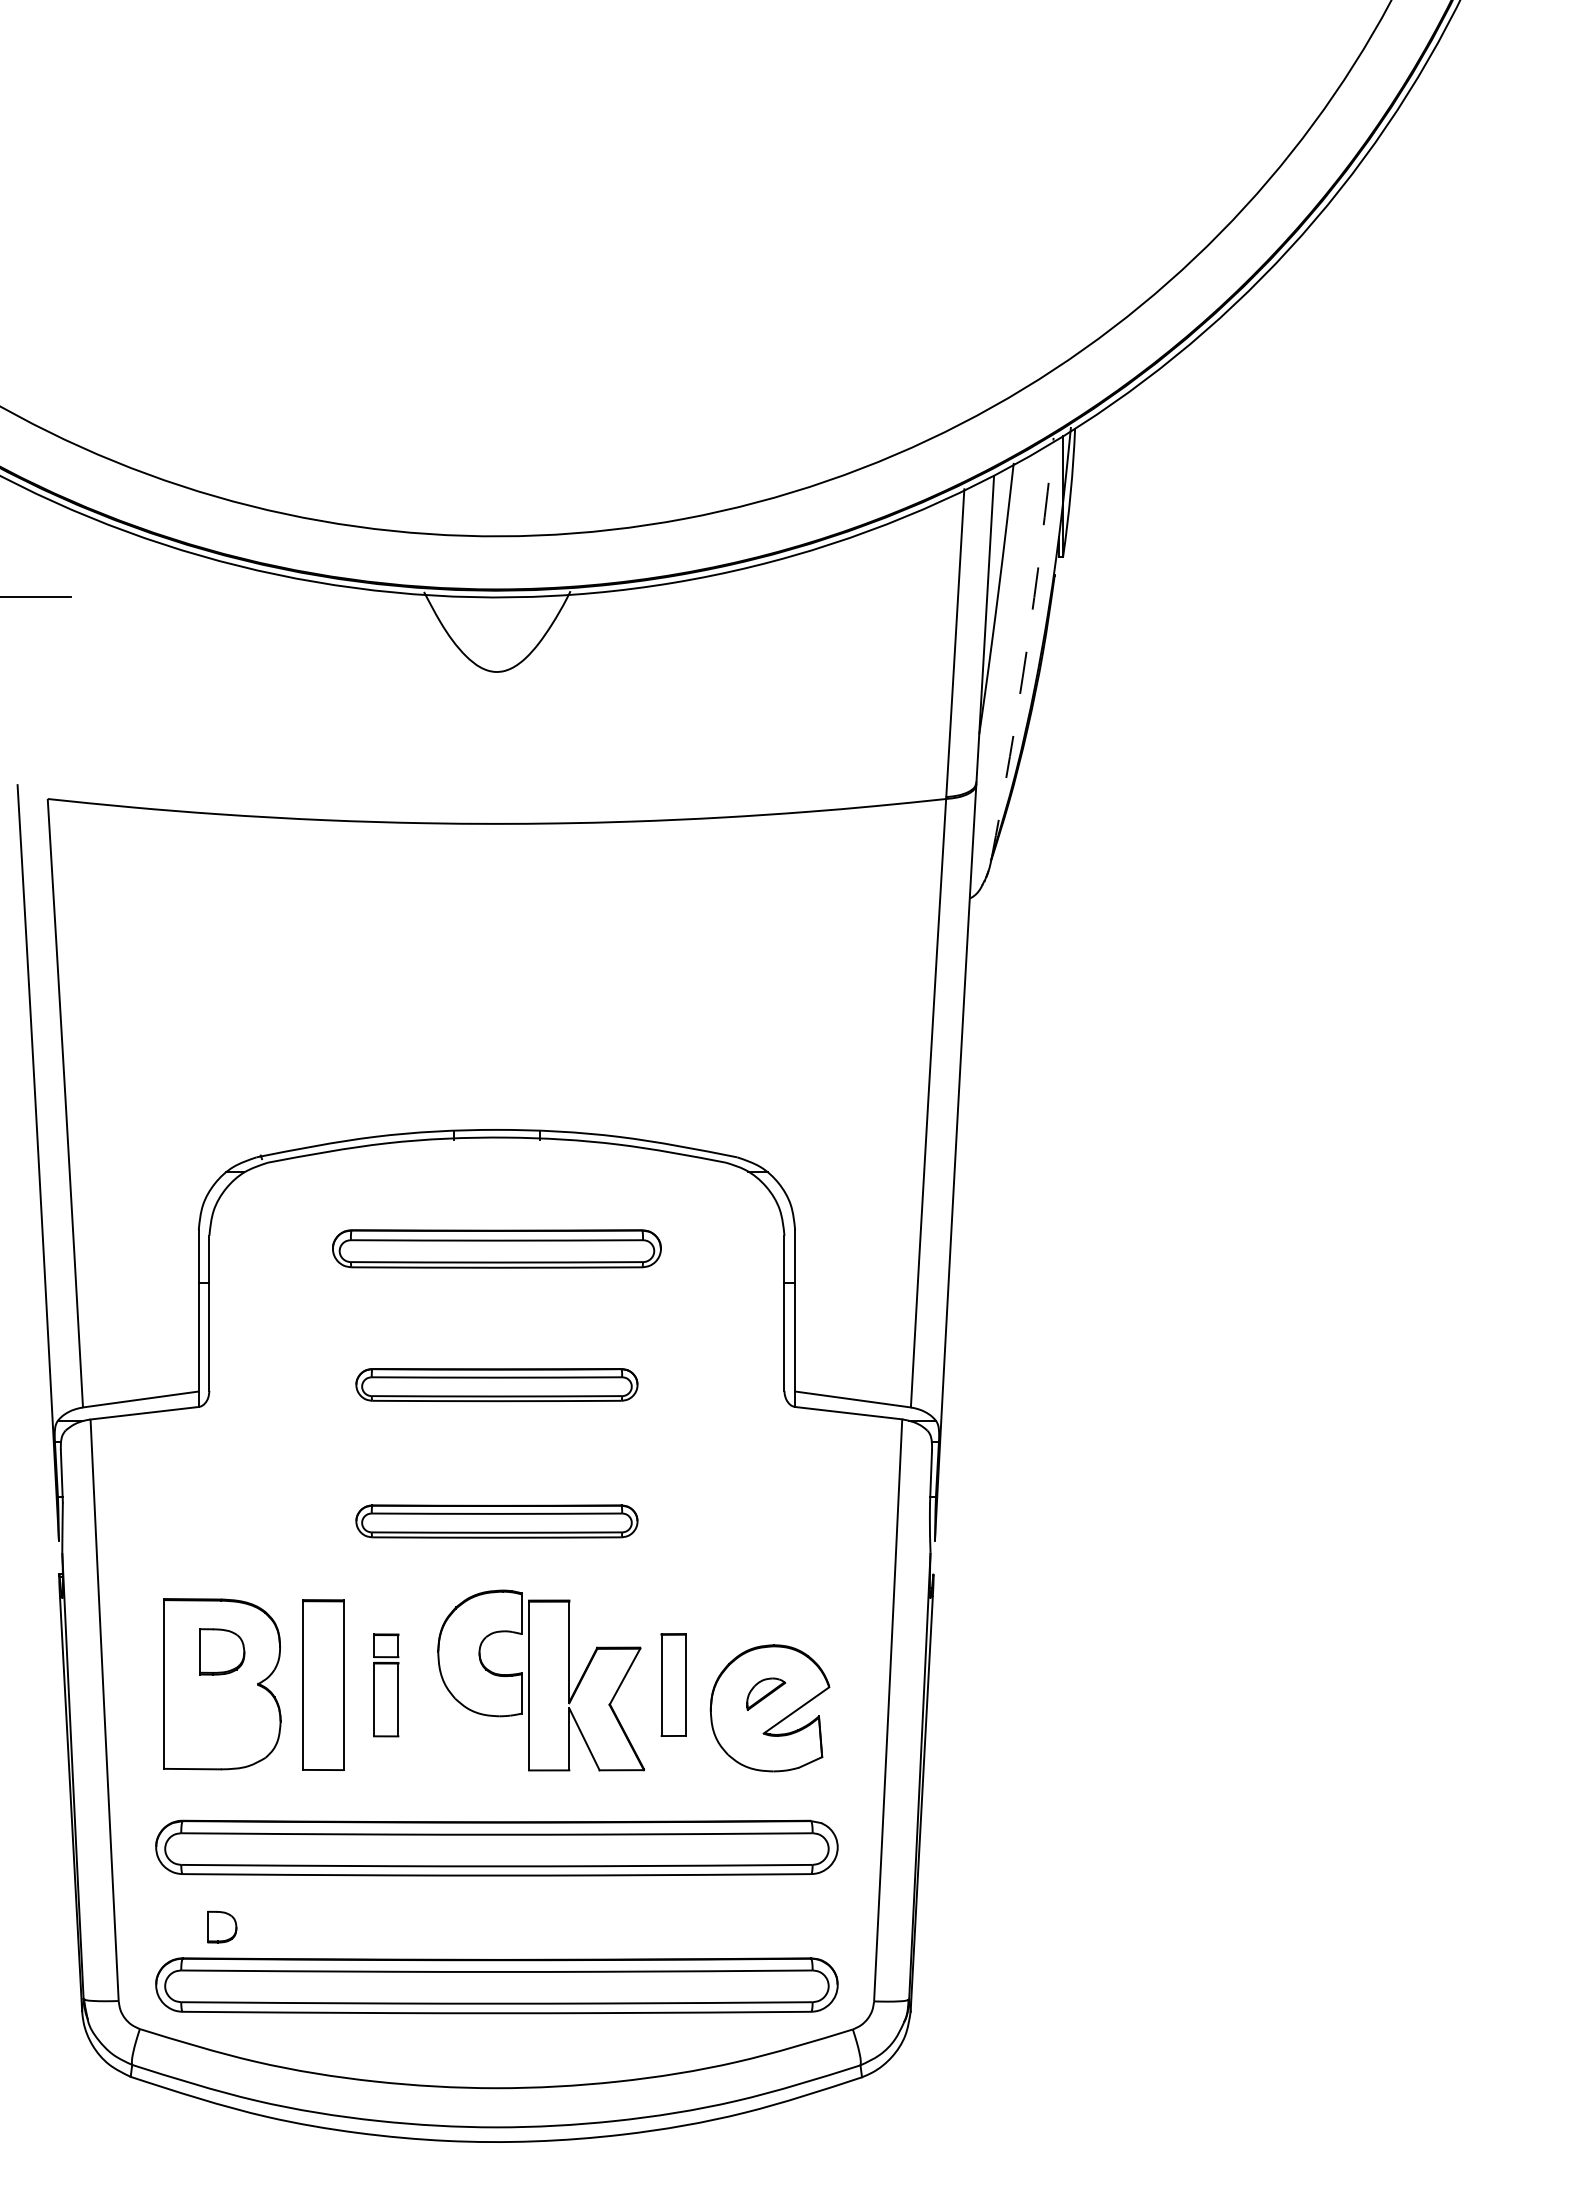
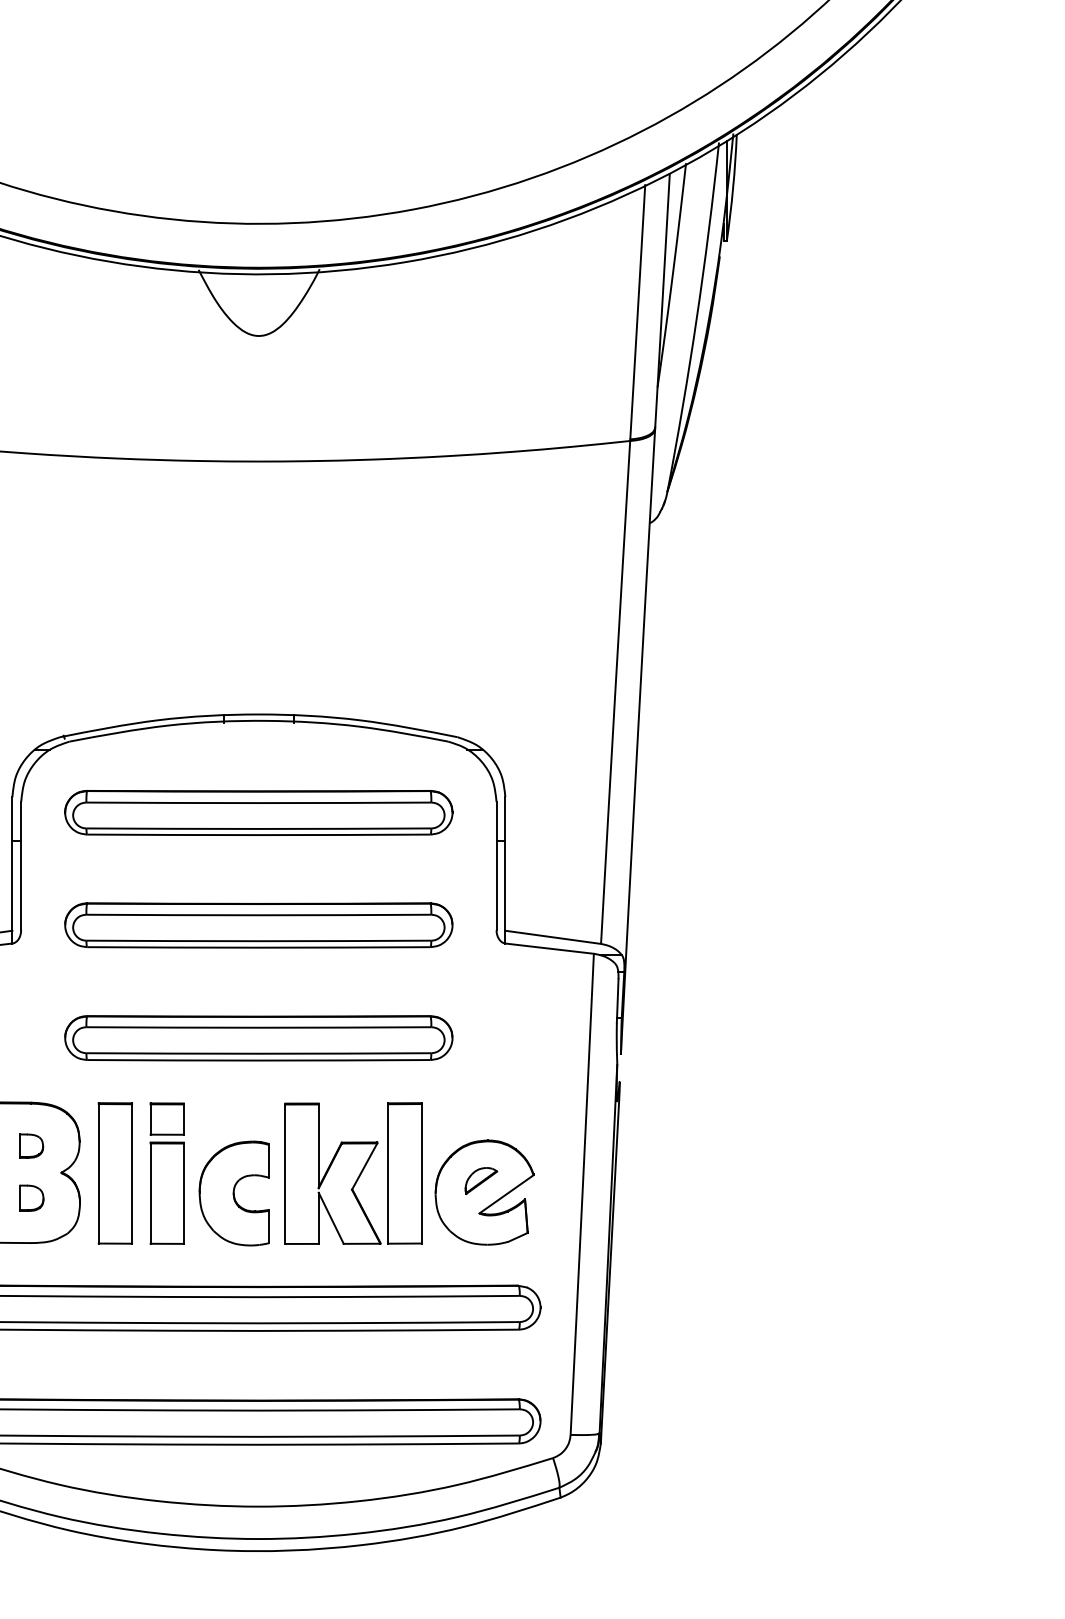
arc: (1026, 650) -> (696, 318), dashed -> solid
part: (496, 1248) -> (258, 812), size x1.43
part: (496, 1384) -> (258, 924), size x1.67
part: (496, 1521) -> (258, 1038), size x1.67
part: (221, 1652) -> (31, 1146), size x0.62
part: (479, 1653) -> (233, 1193), moved
part: (673, 1684) -> (404, 1172), size x1.67
part: (386, 1685) -> (167, 1173), size x1.67
part: (222, 1926) -> (32, 1197), moved

